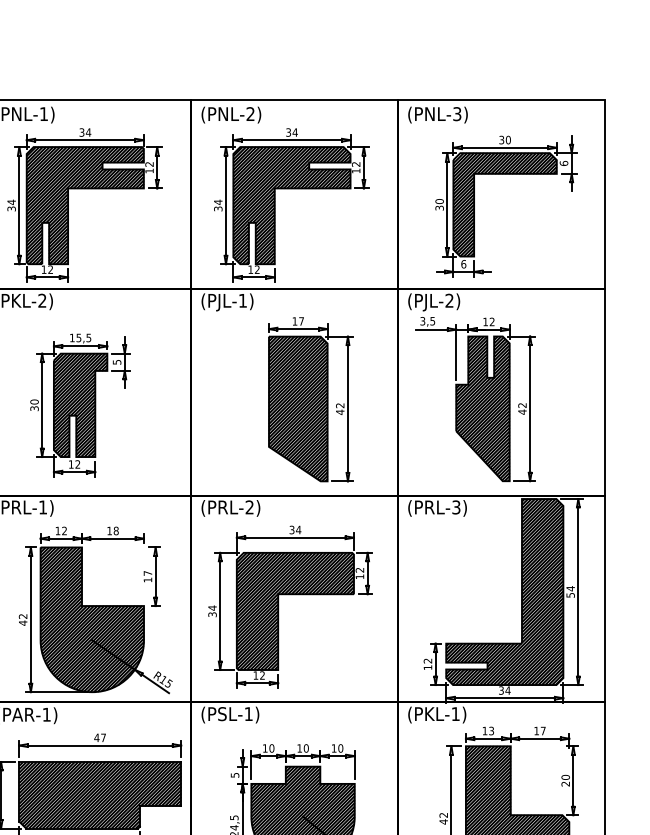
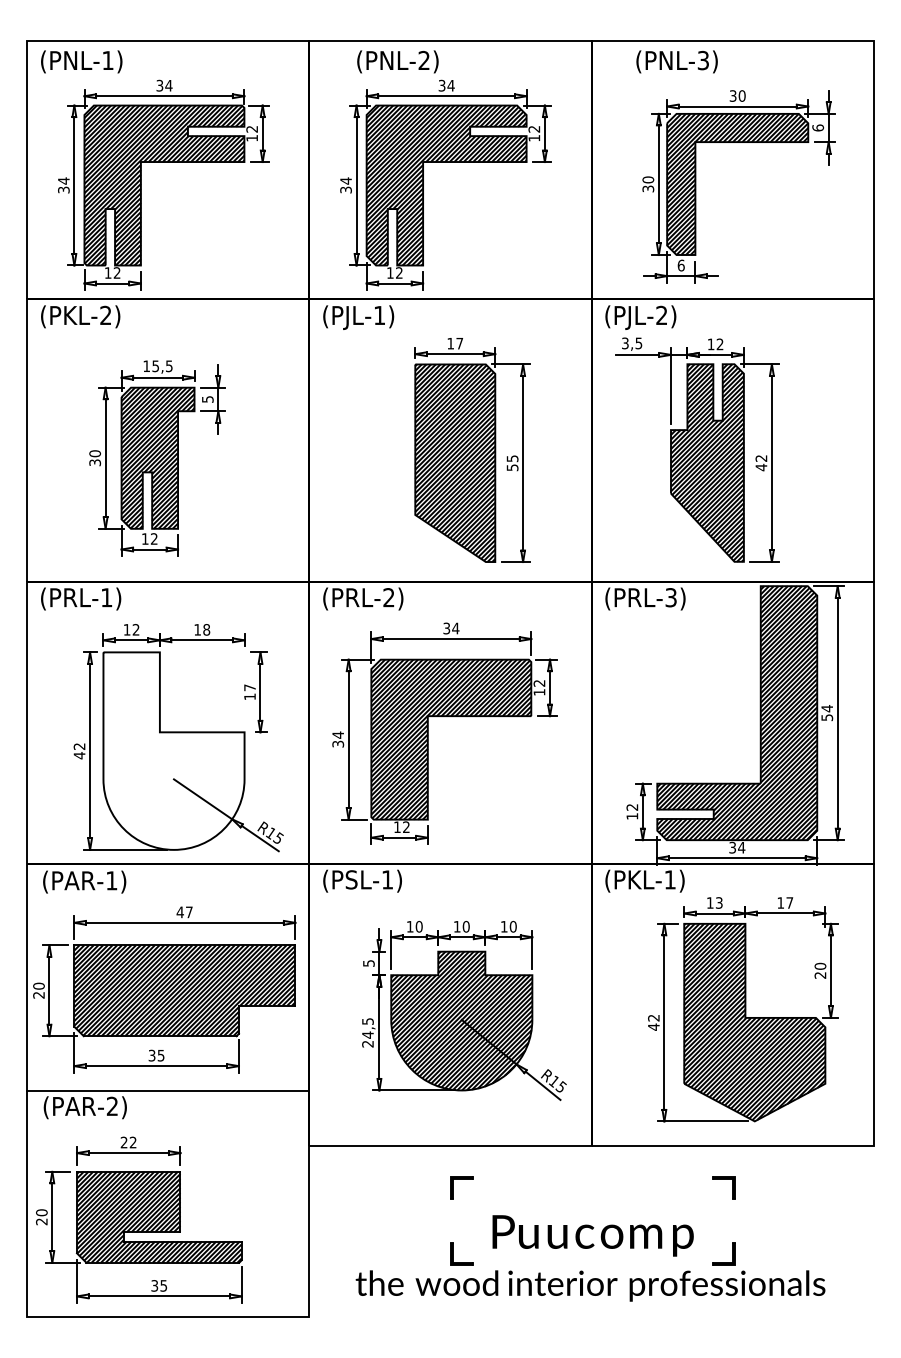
text: (231, 114) -> (397, 61), moved
text: (437, 114) -> (676, 61), moved
text: (340, 409) -> (512, 463), 42 -> 55
hatch: (91, 619) -> (173, 750), removed

